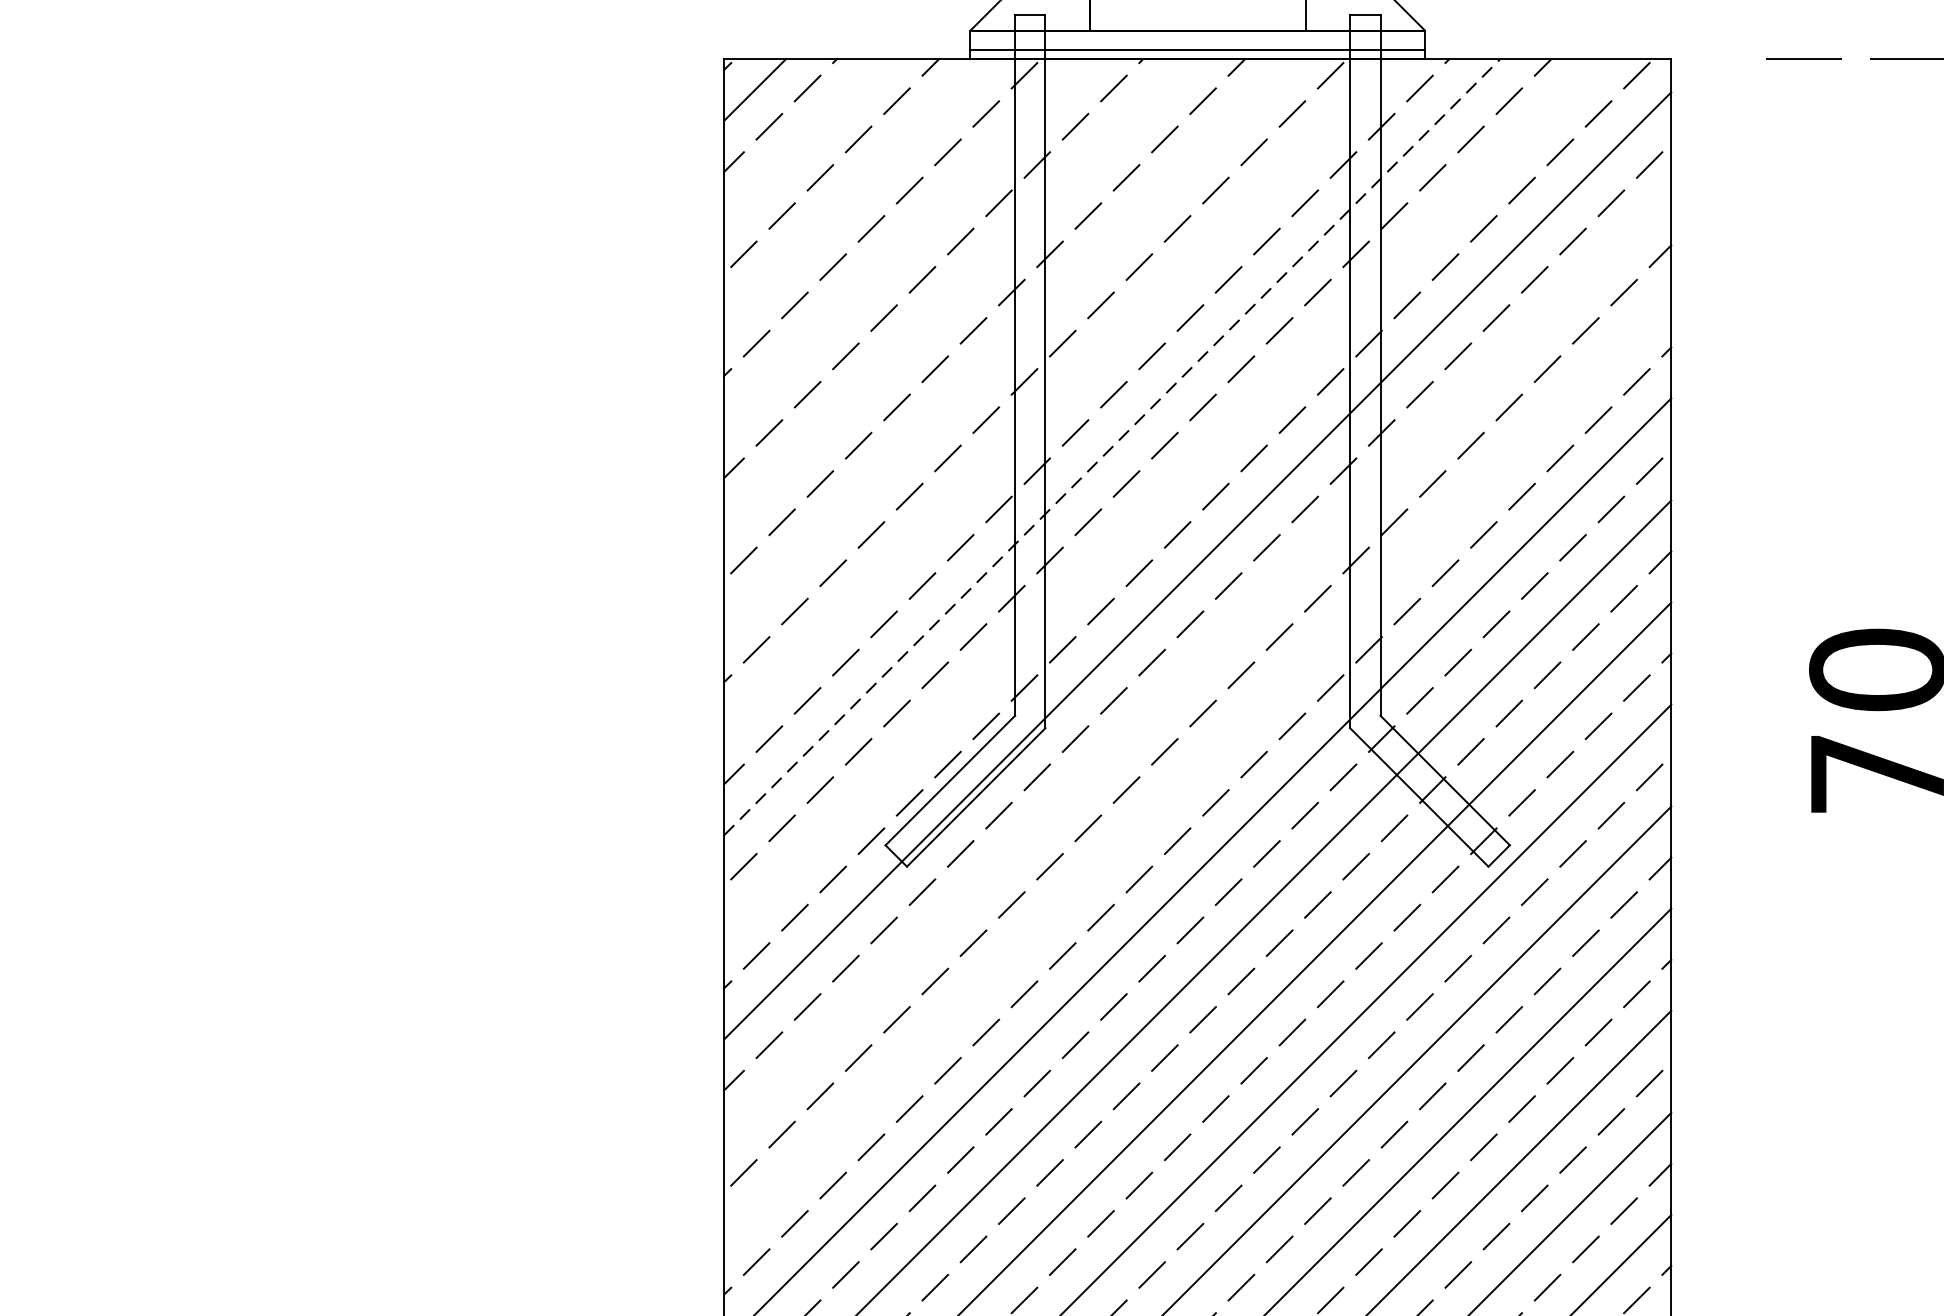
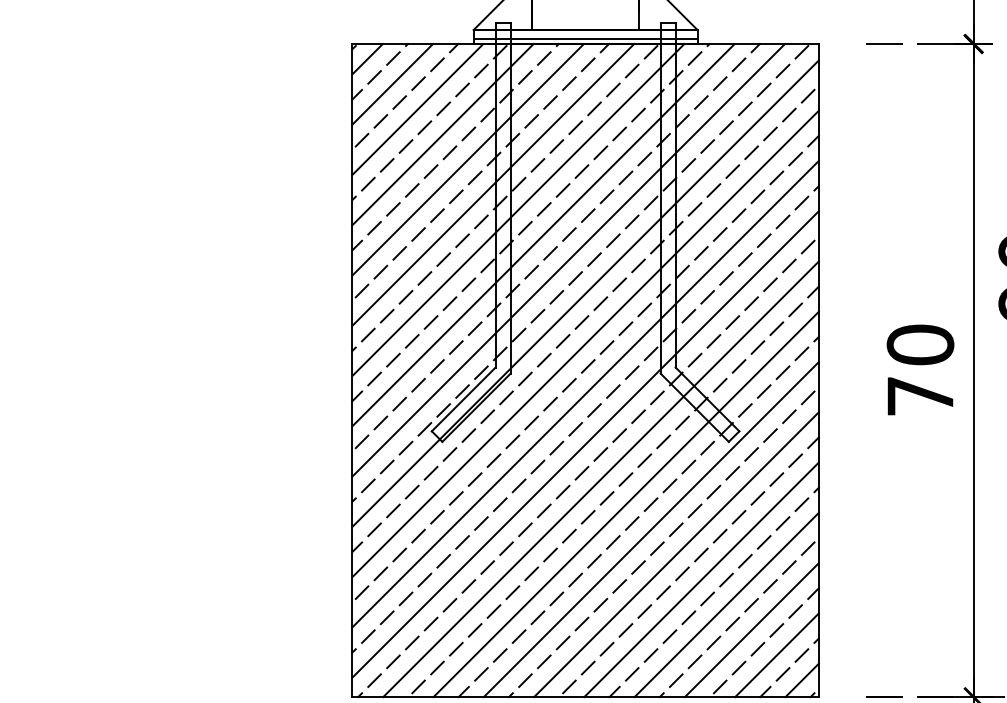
line: (805, 141) -> (392, 84), added
line: (856, 191) -> (417, 109), added
line: (907, 242) -> (442, 134), added
line: (957, 293) -> (467, 159), added
line: (1010, 344) -> (493, 184), added
line: (1061, 397) -> (518, 210), added
line: (1112, 445) -> (543, 234), dashed -> solid
line: (1163, 498) -> (568, 260), added
line: (1197, 667) -> (585, 343), added
line: (1197, 768) -> (585, 393), added

